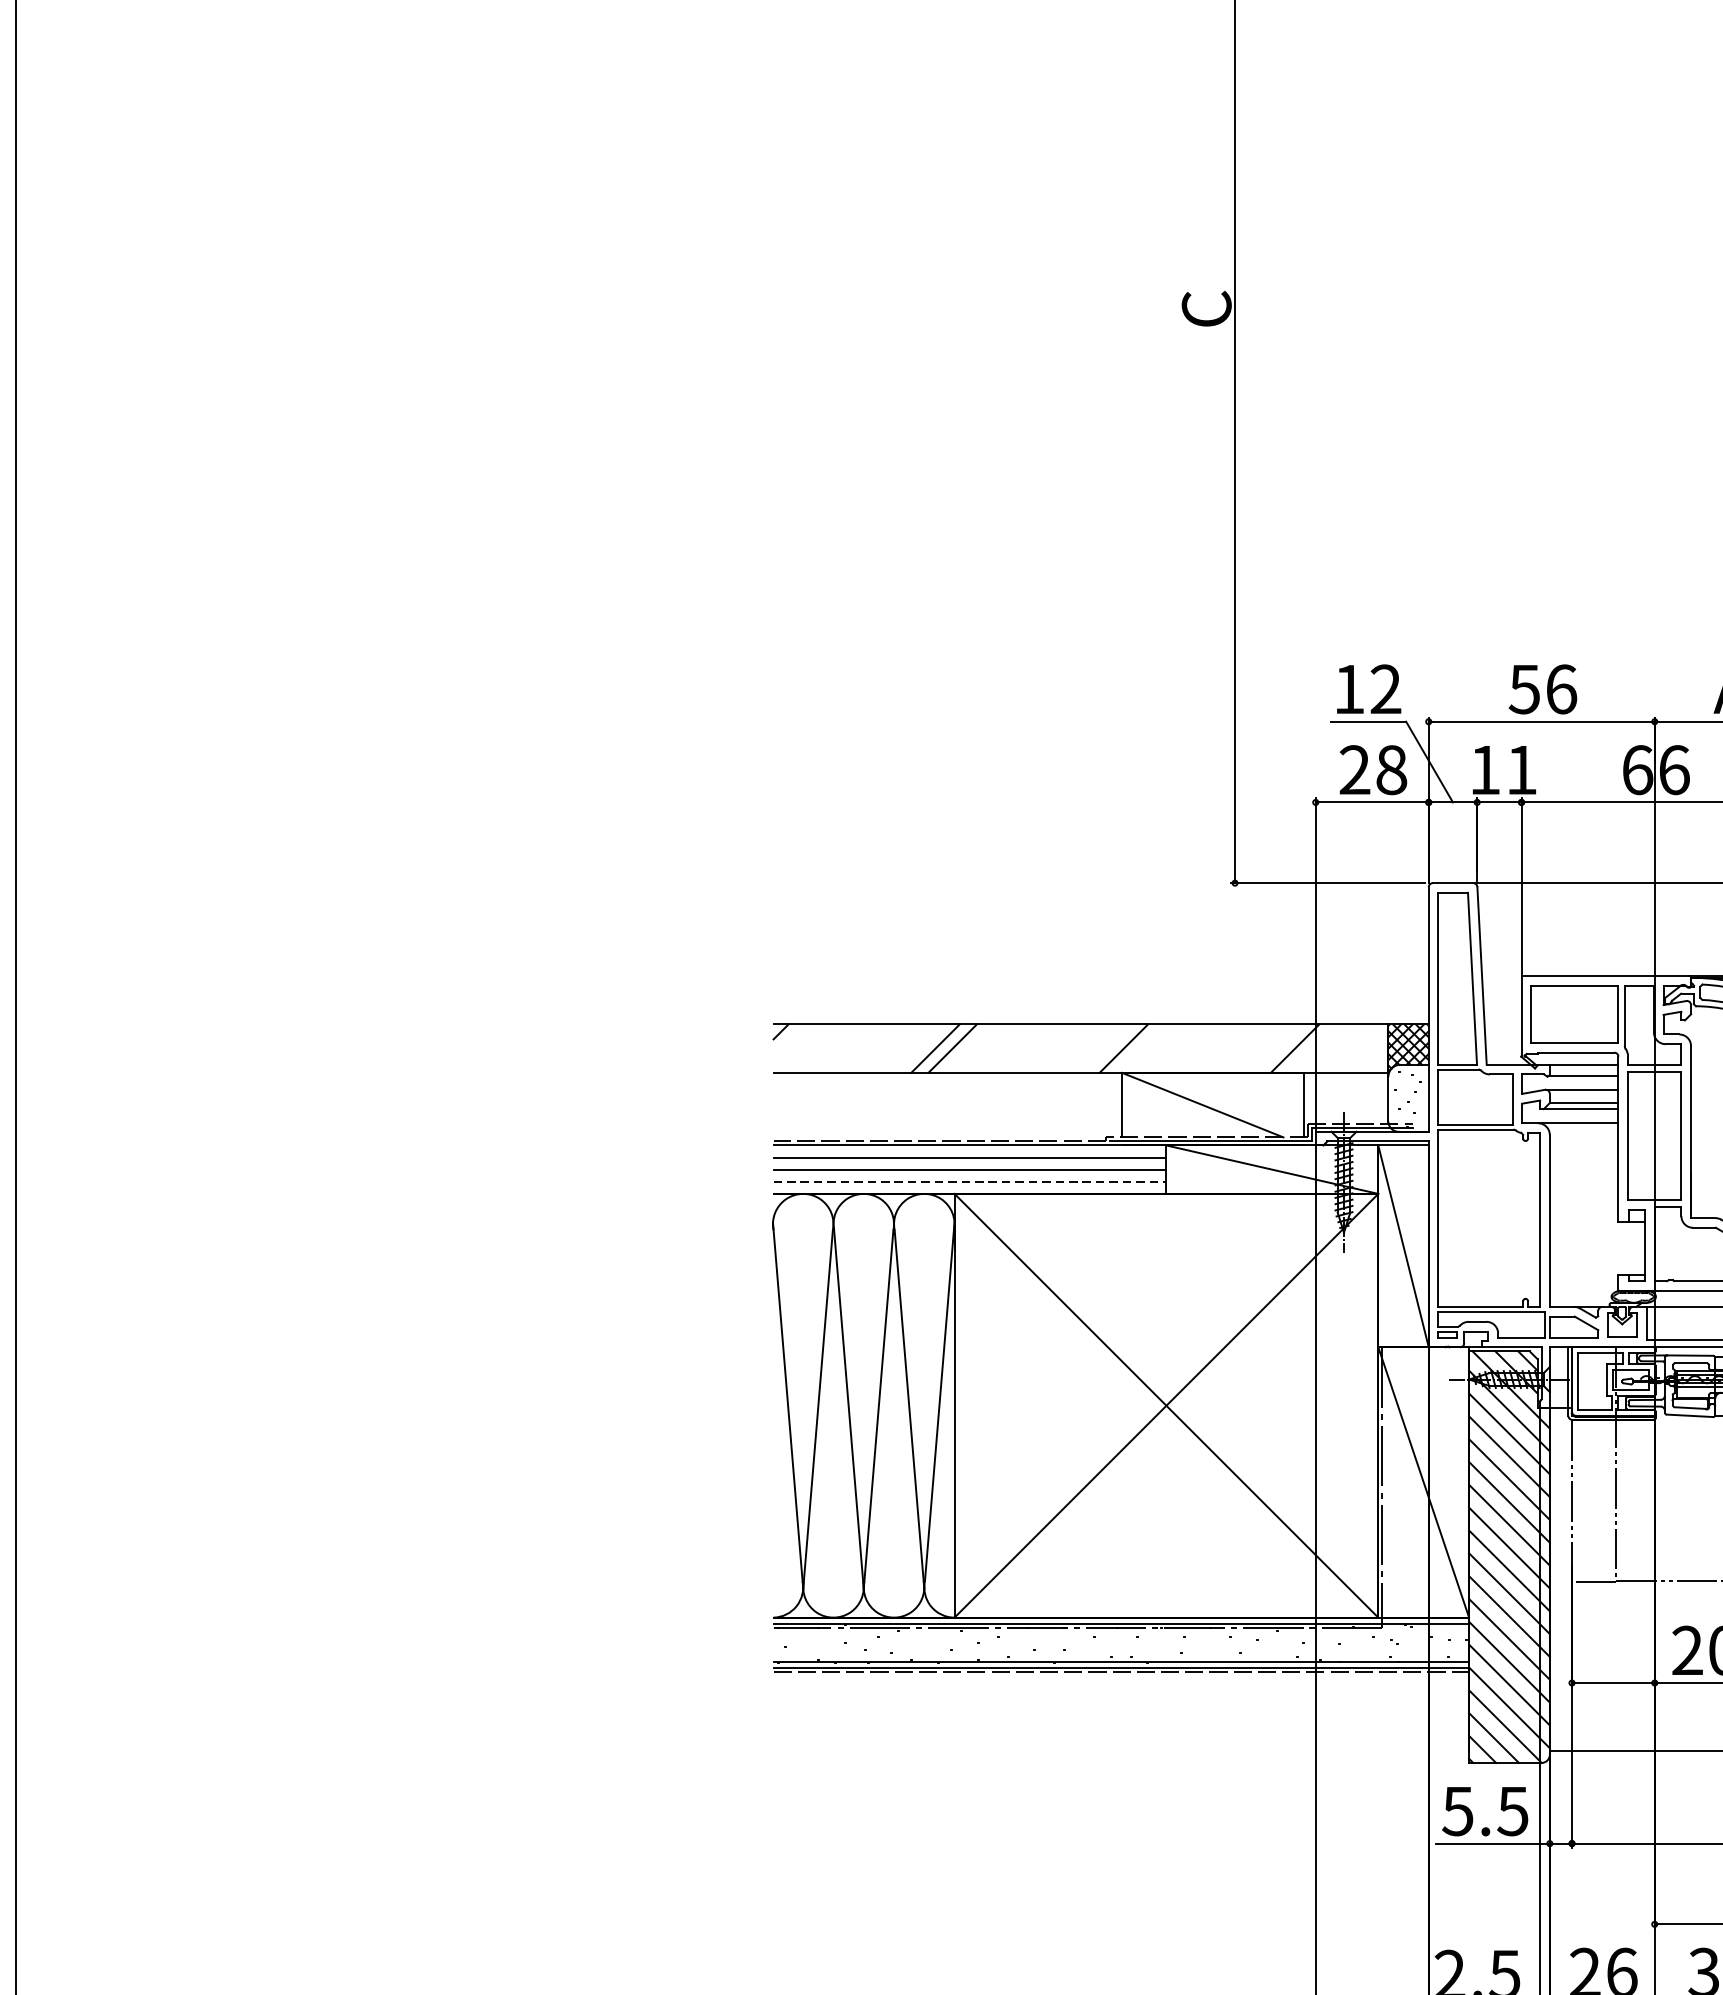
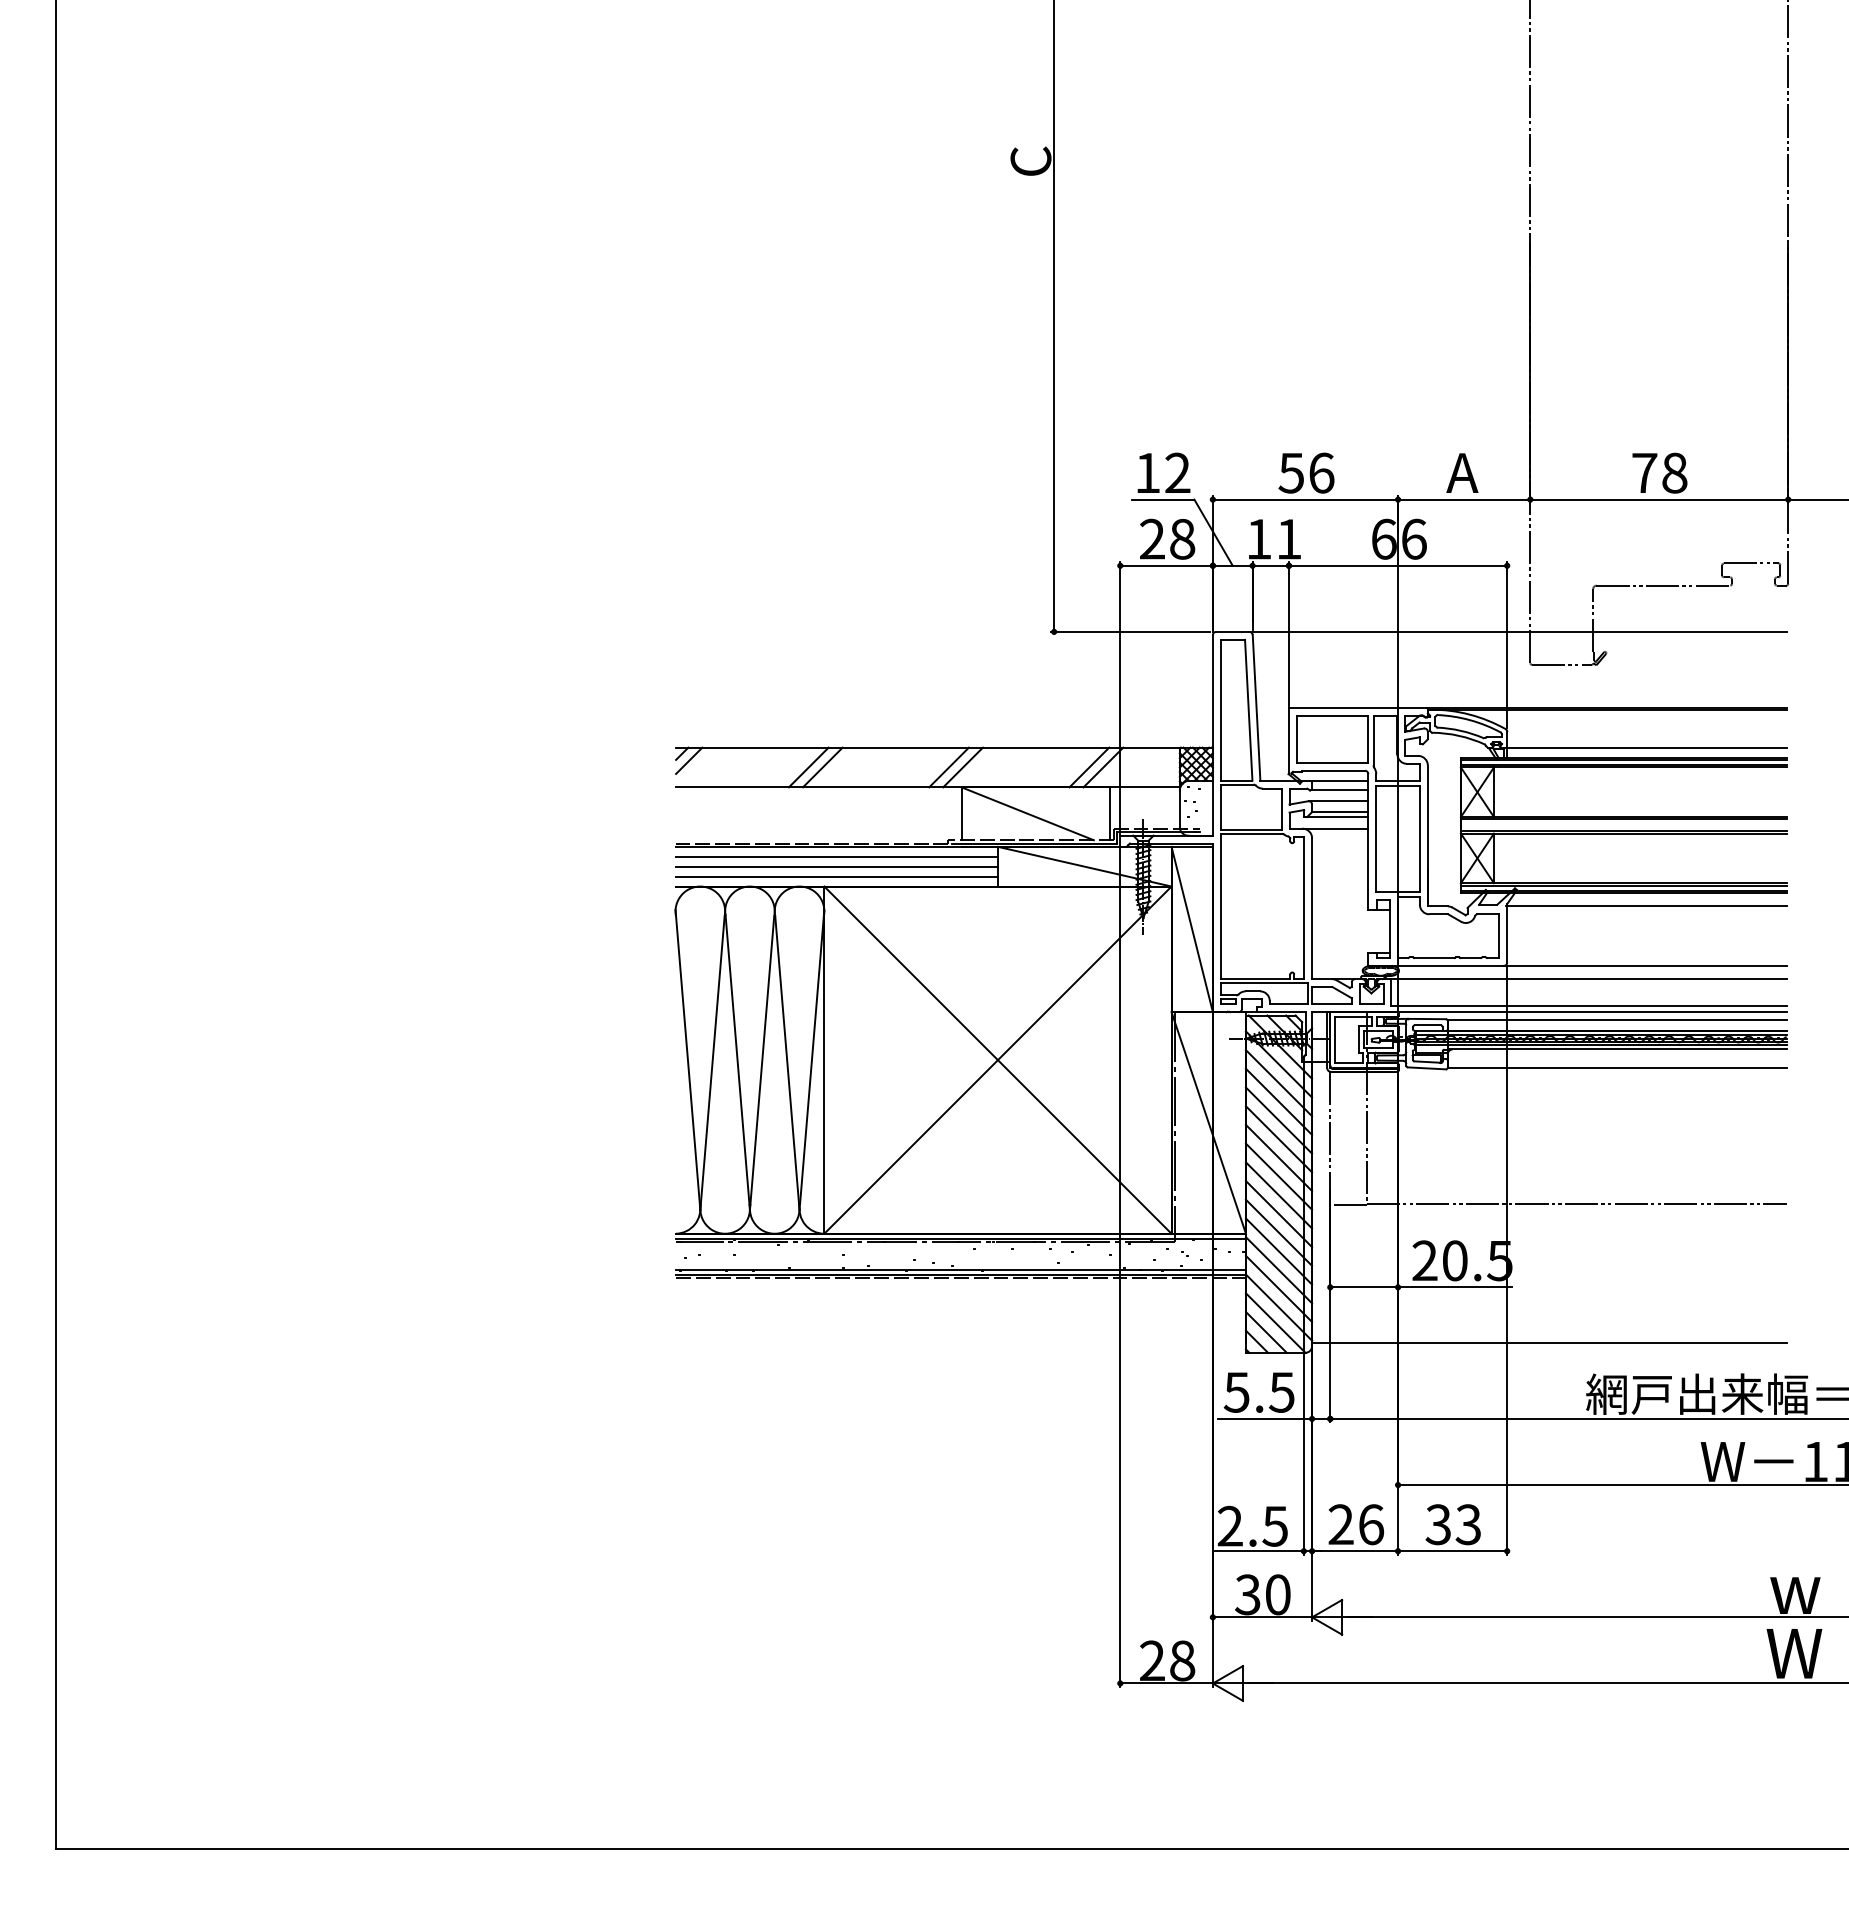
line: (789, 1040) -> (689, 760), added
line: (1106, 1048) -> (948, 767), added
line: (1278, 1048) -> (1089, 767), added
line: (970, 1181) -> (837, 876), dashed -> solid

